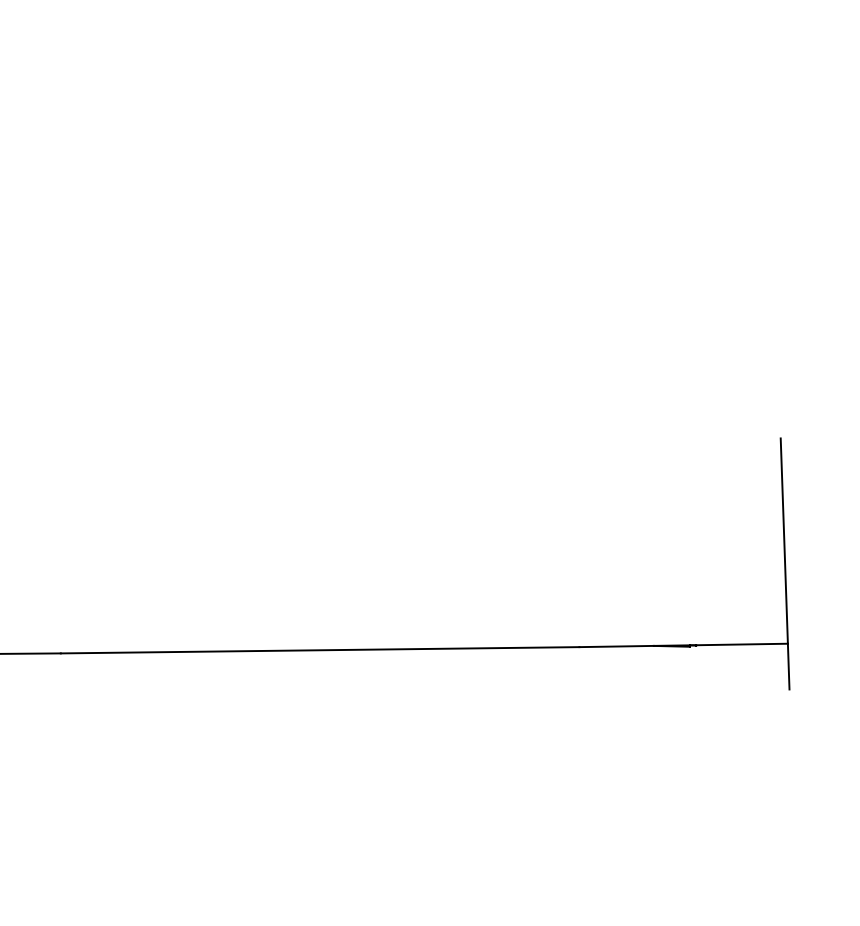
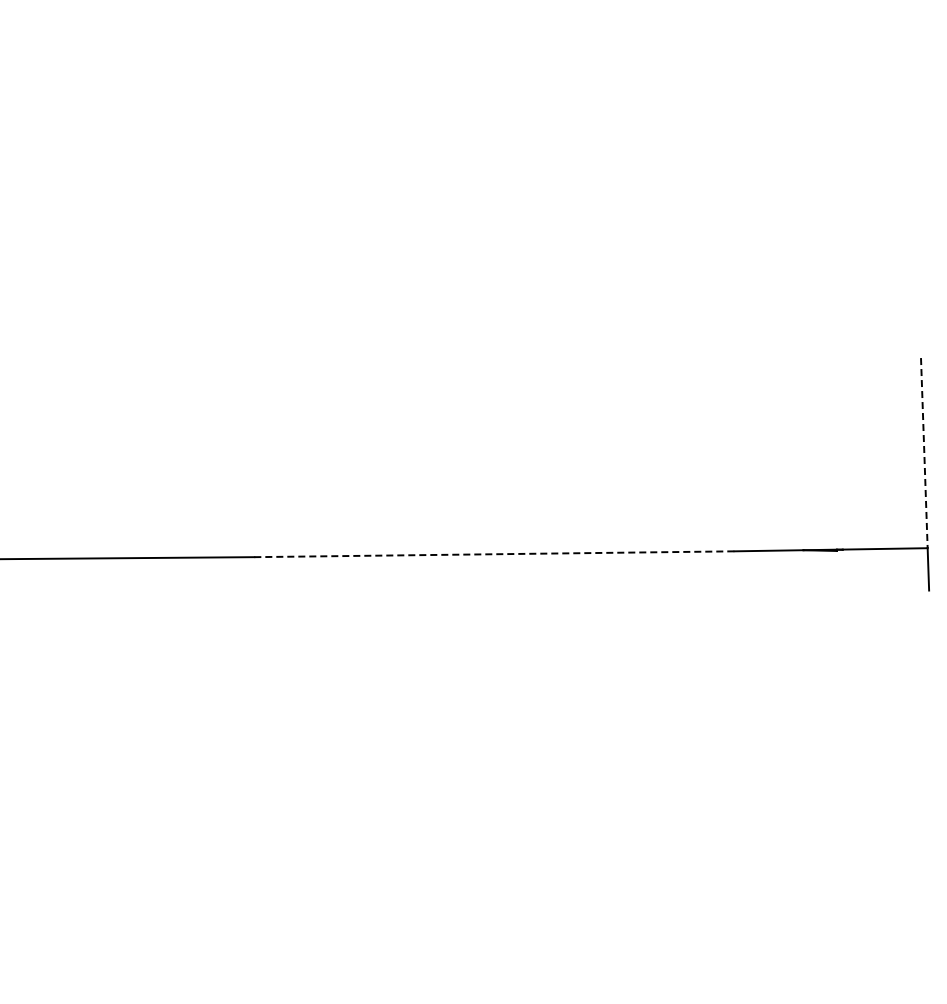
line: (784, 541) -> (924, 453), solid -> dashed
line: (320, 650) -> (494, 554), solid -> dashed

